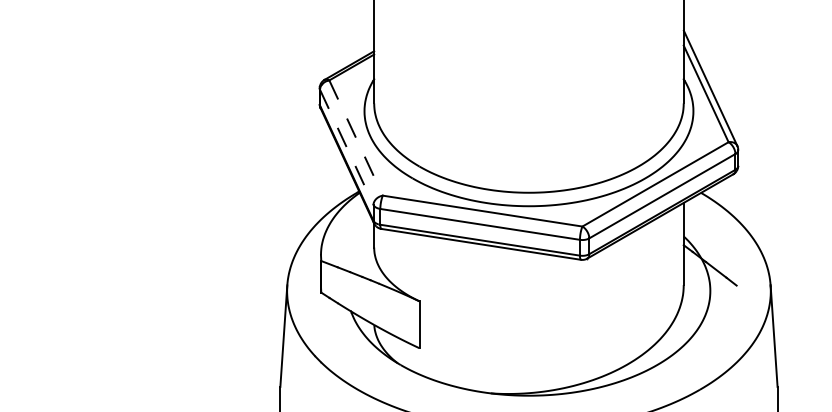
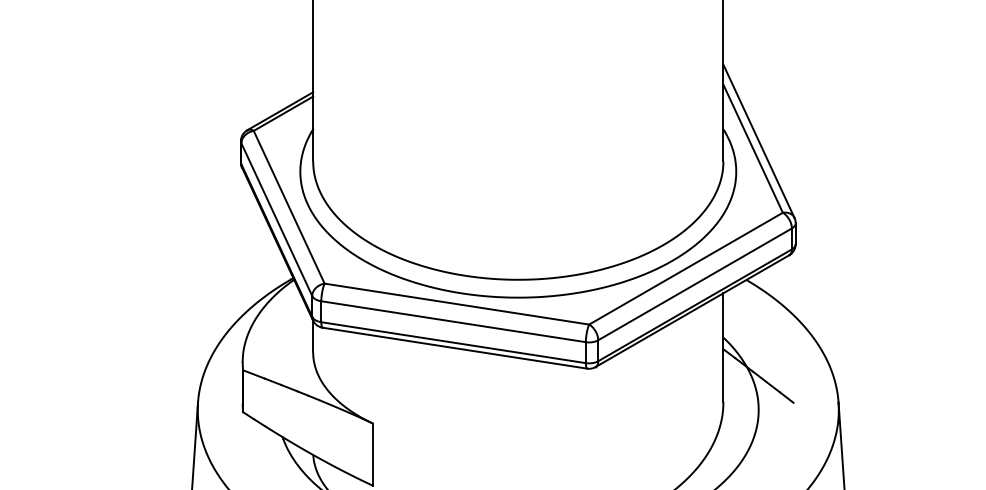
line: (356, 138) -> (289, 207), dashed -> solid
line: (346, 147) -> (276, 219), dashed -> solid

